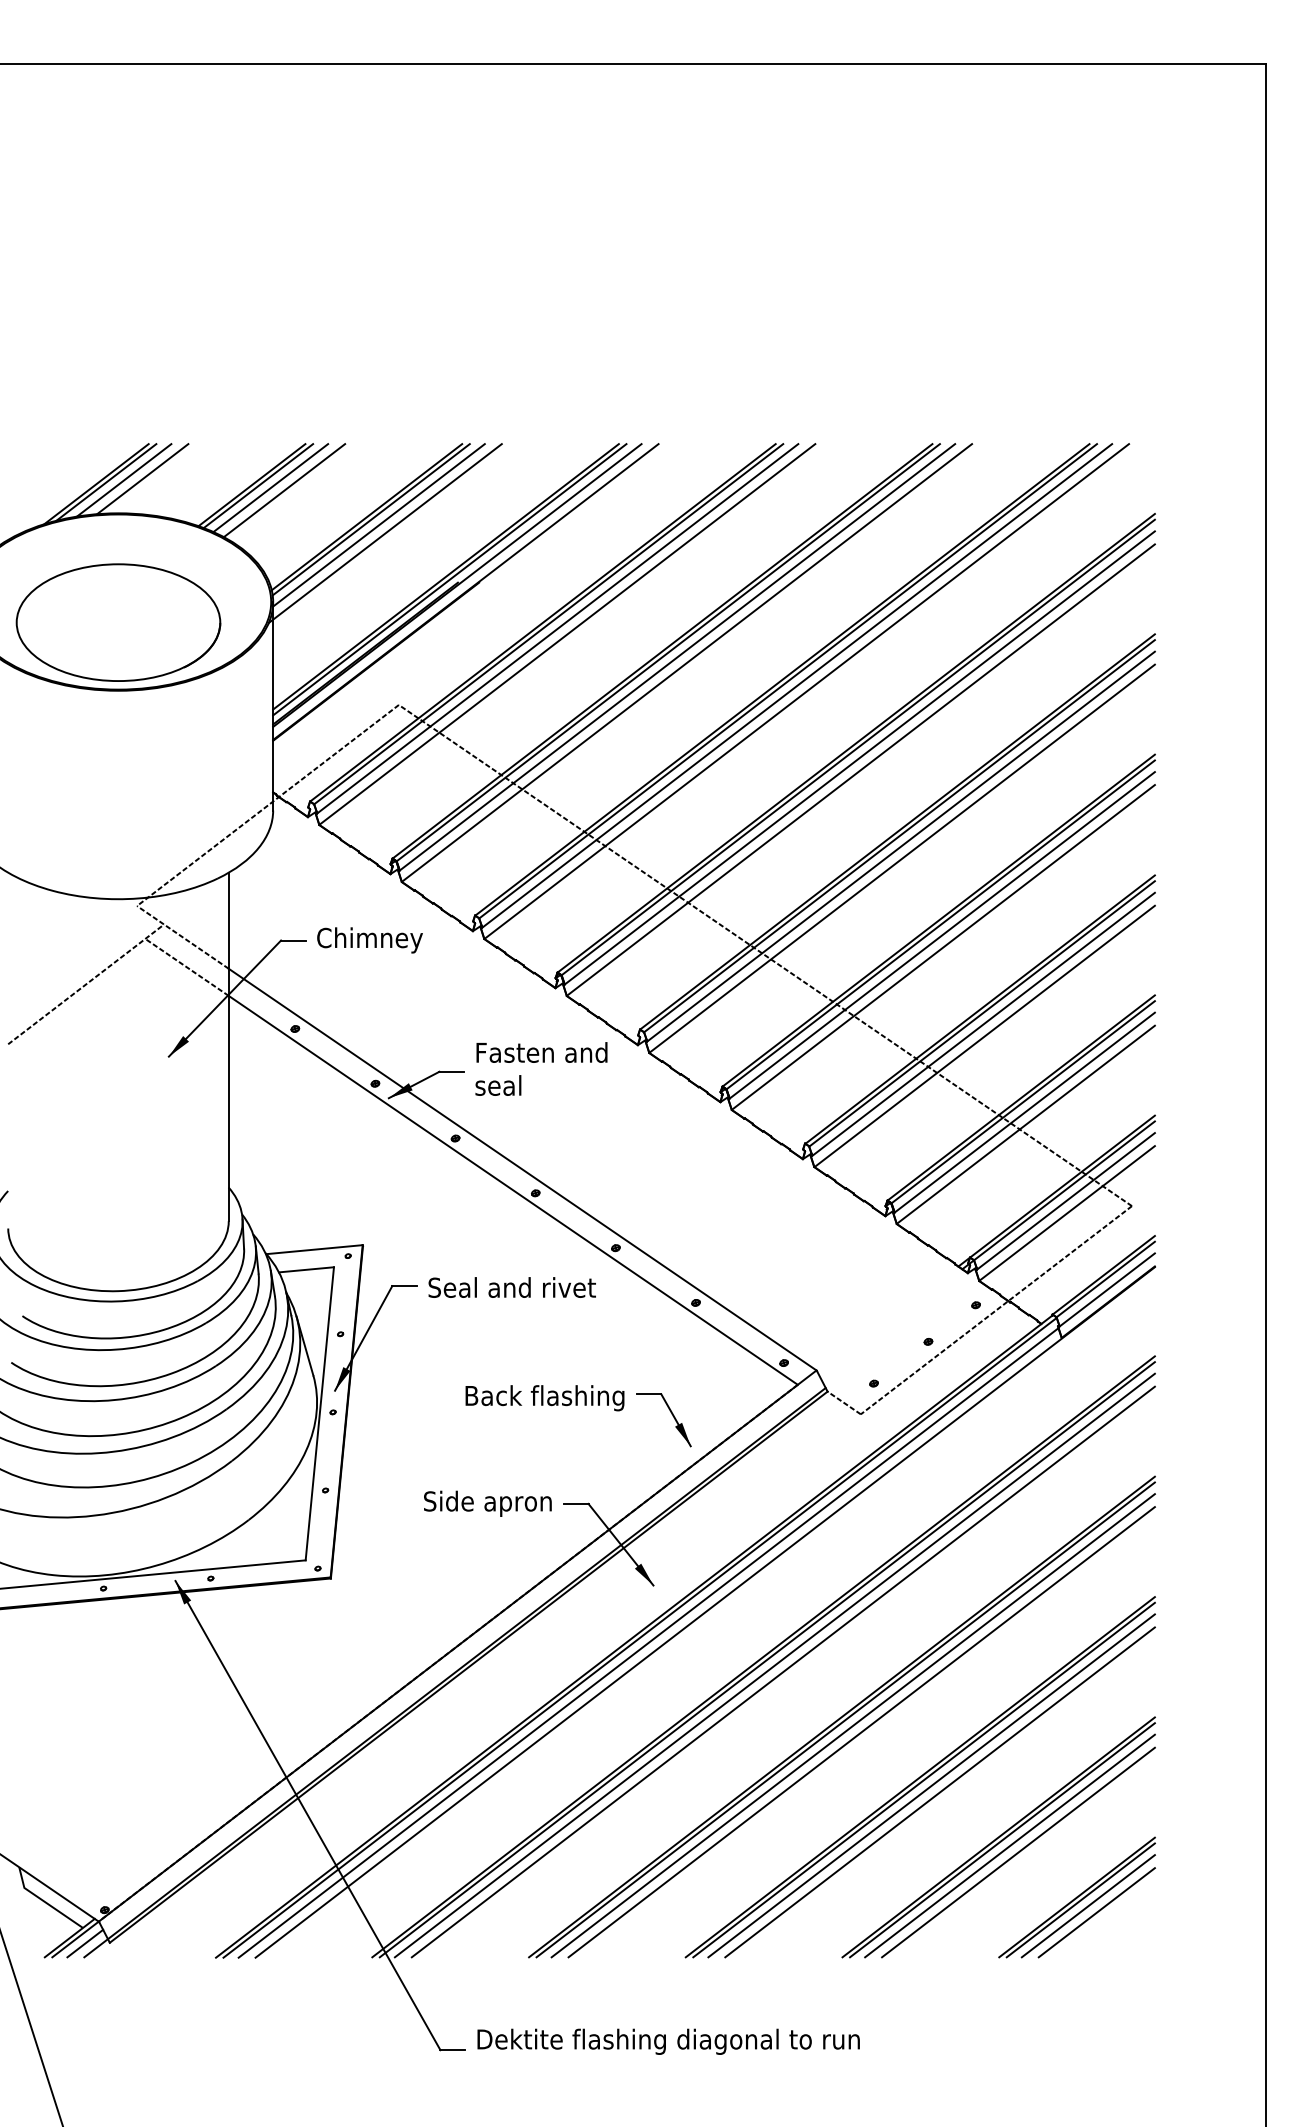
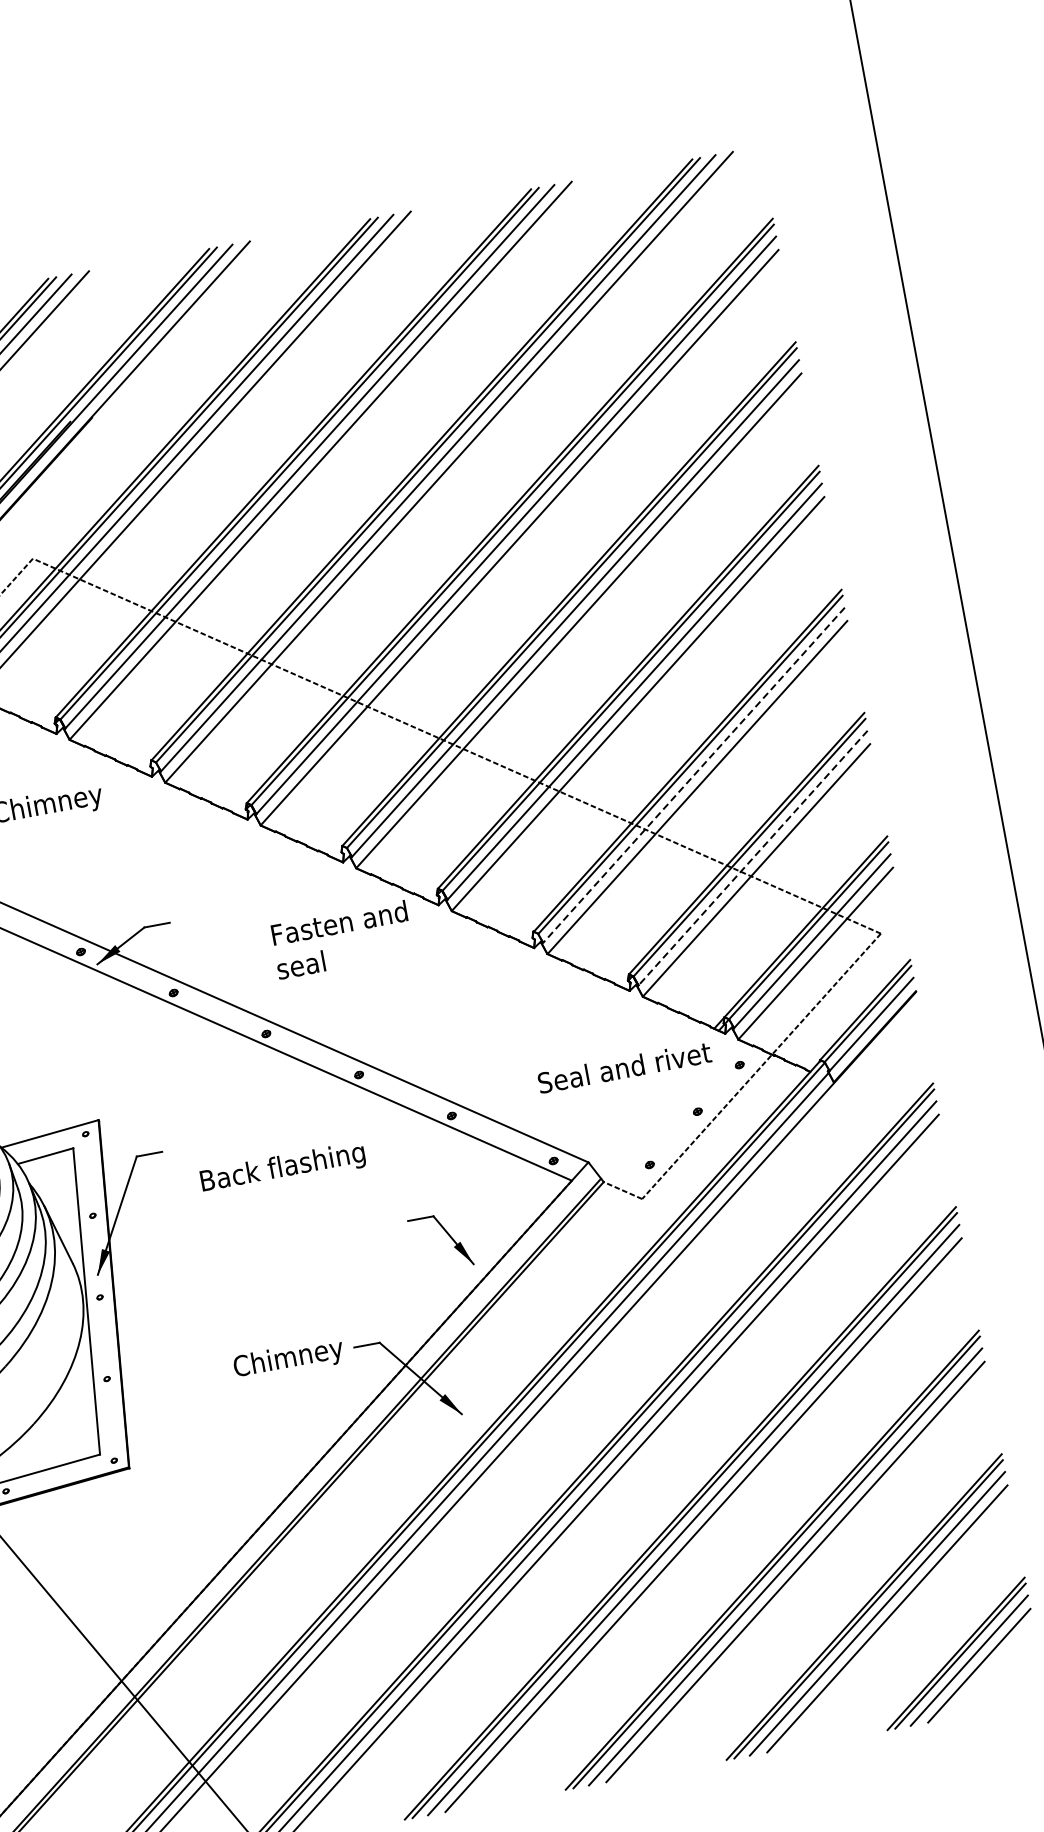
line: (983, 1024) -> (693, 775), solid -> dashed
text: (541, 1068) -> (342, 939), moved
line: (1024, 1112) -> (752, 858), solid -> dashed
text: (511, 1287) -> (623, 1067), moved
text: (544, 1398) -> (282, 1169), moved
text: (488, 1503) -> (276, 1361), Side apron -> Chimney

